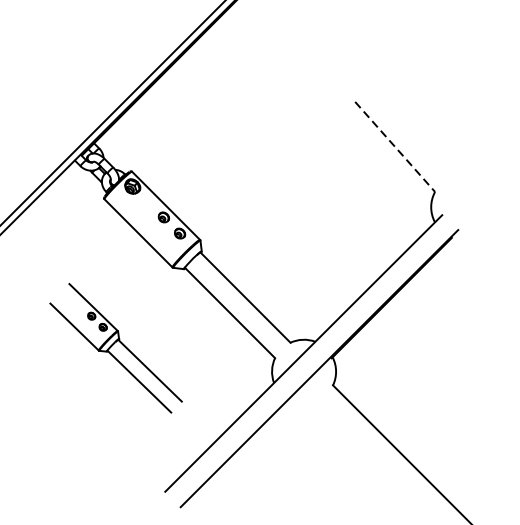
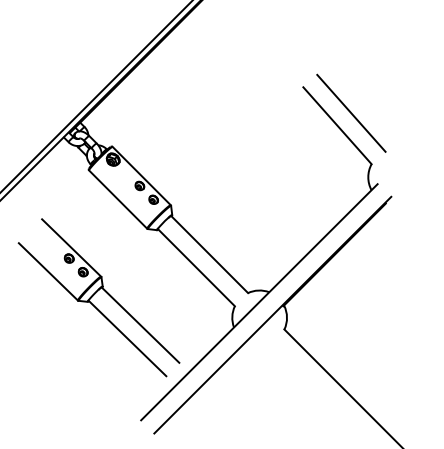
line: (411, 131) -> (351, 112), added
line: (395, 147) -> (337, 126), dashed -> solid
part: (115, 347) -> (98, 297), size x1.43

